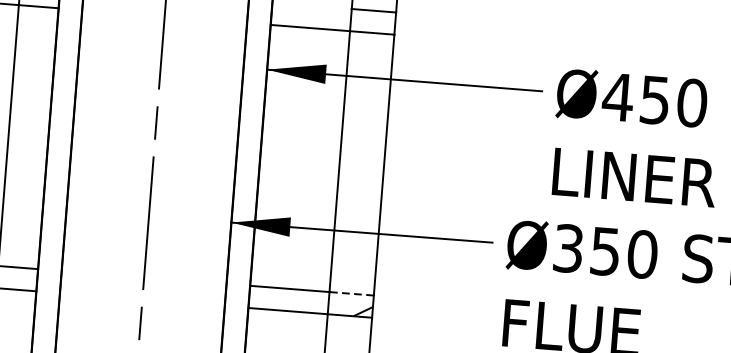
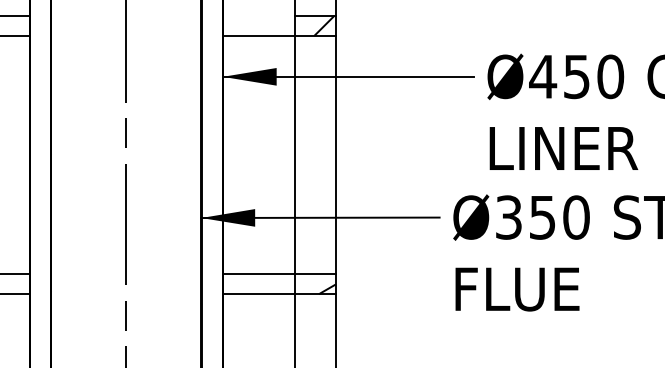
hatch: (382, 22) -> (324, 25), added
line: (351, 293) -> (315, 273), dashed -> solid

